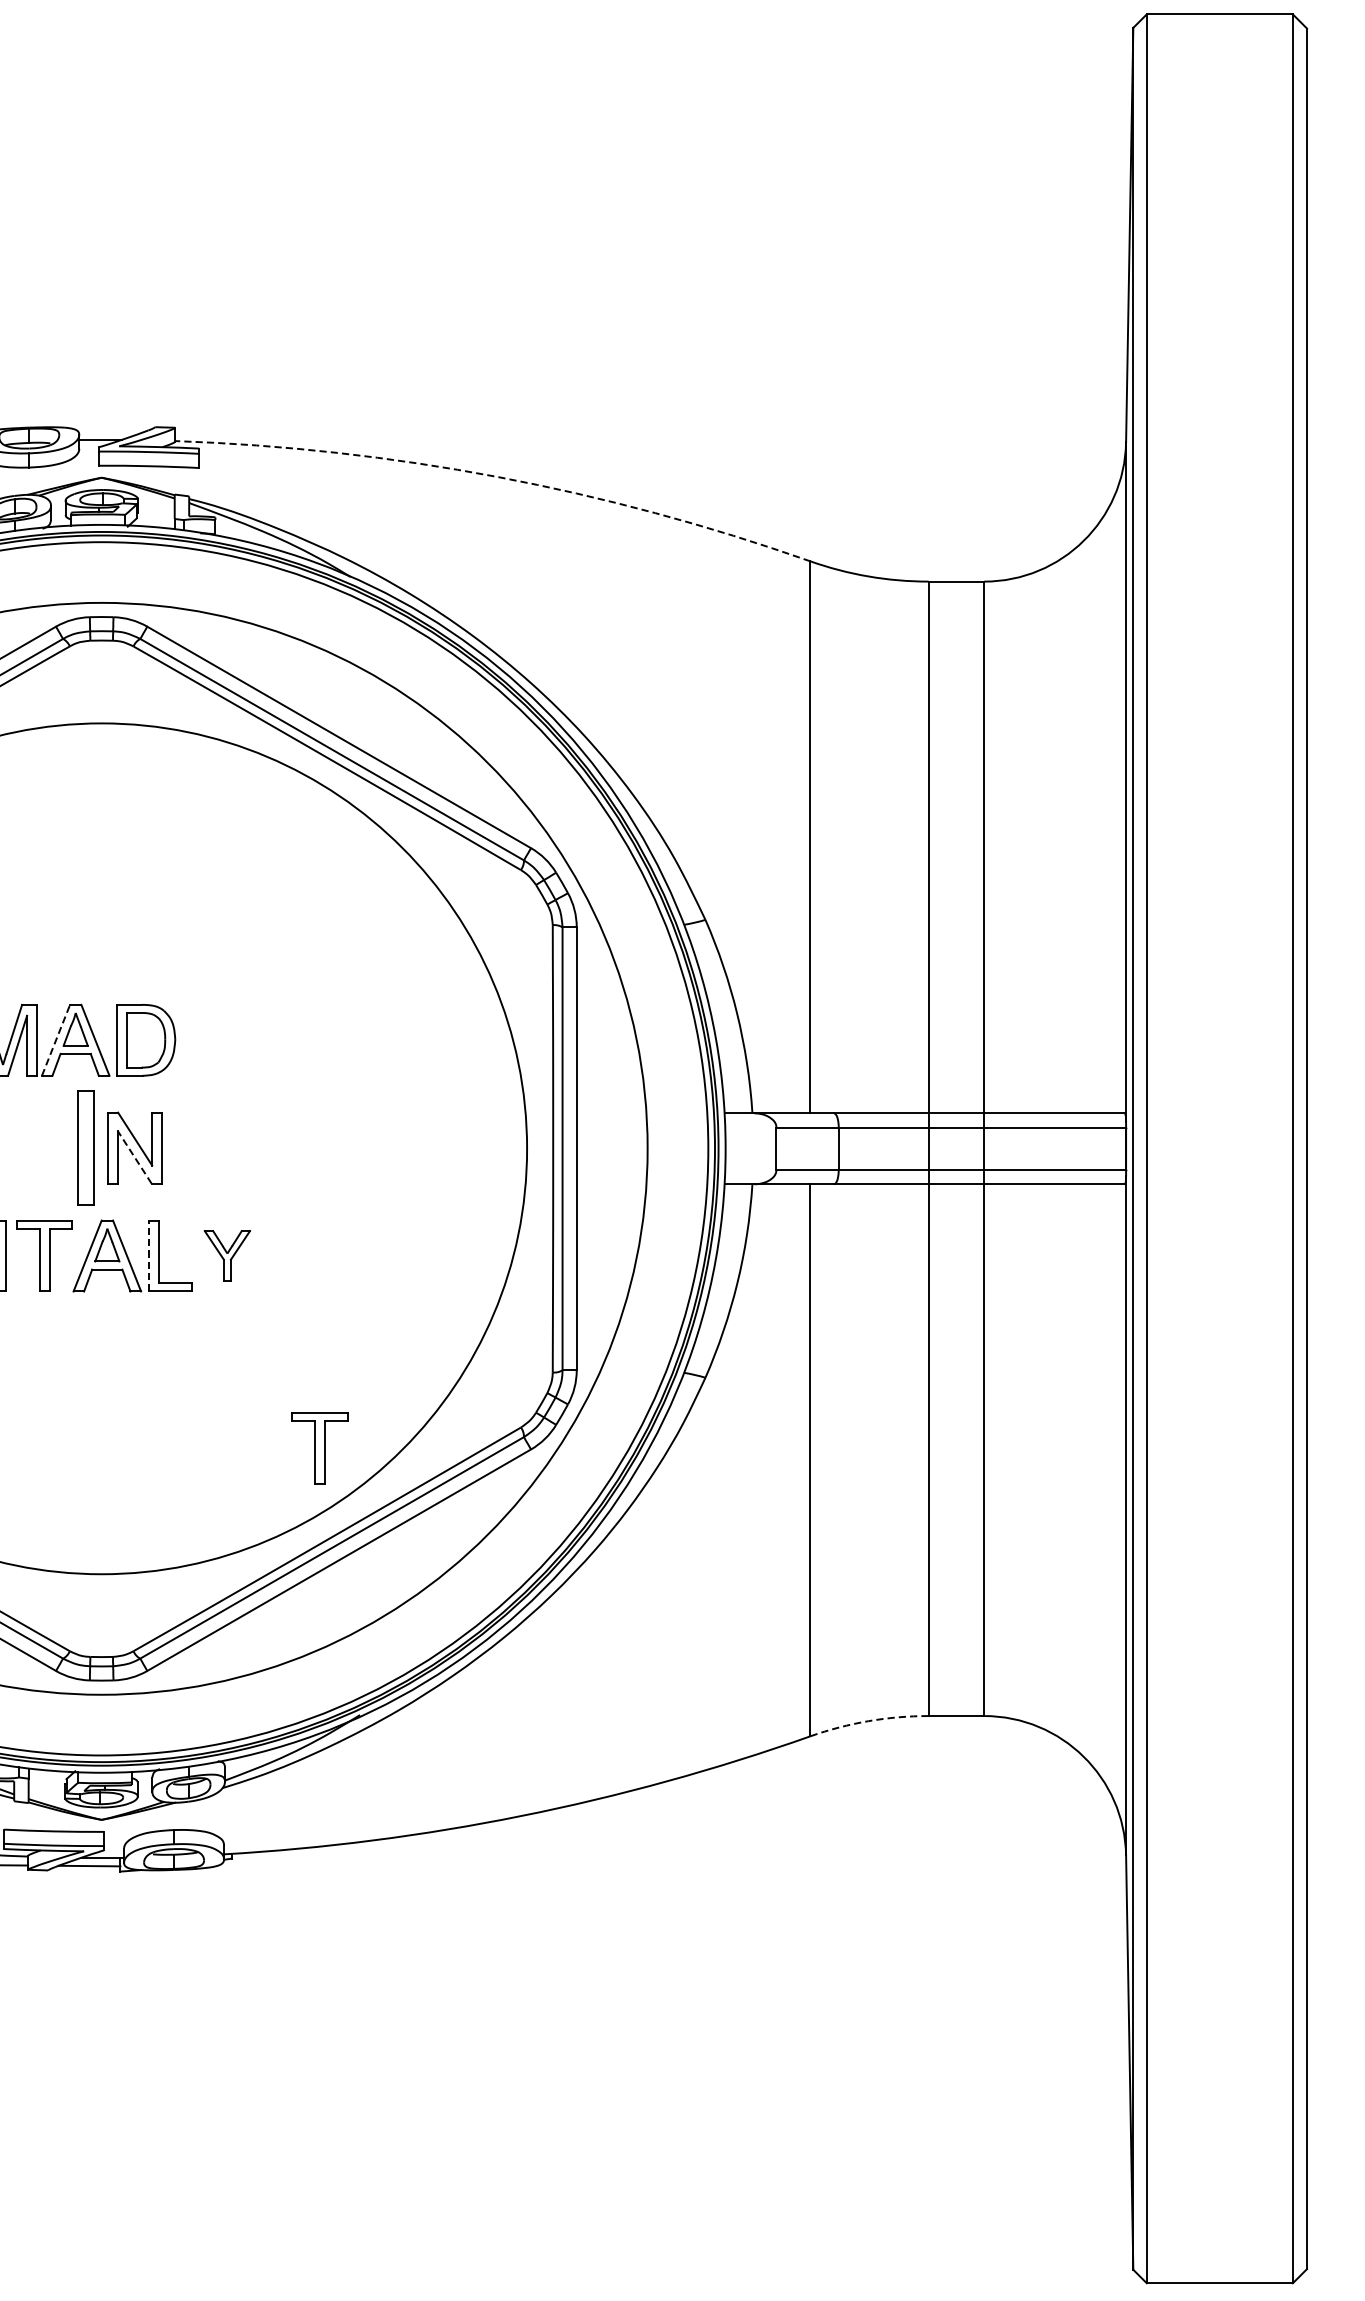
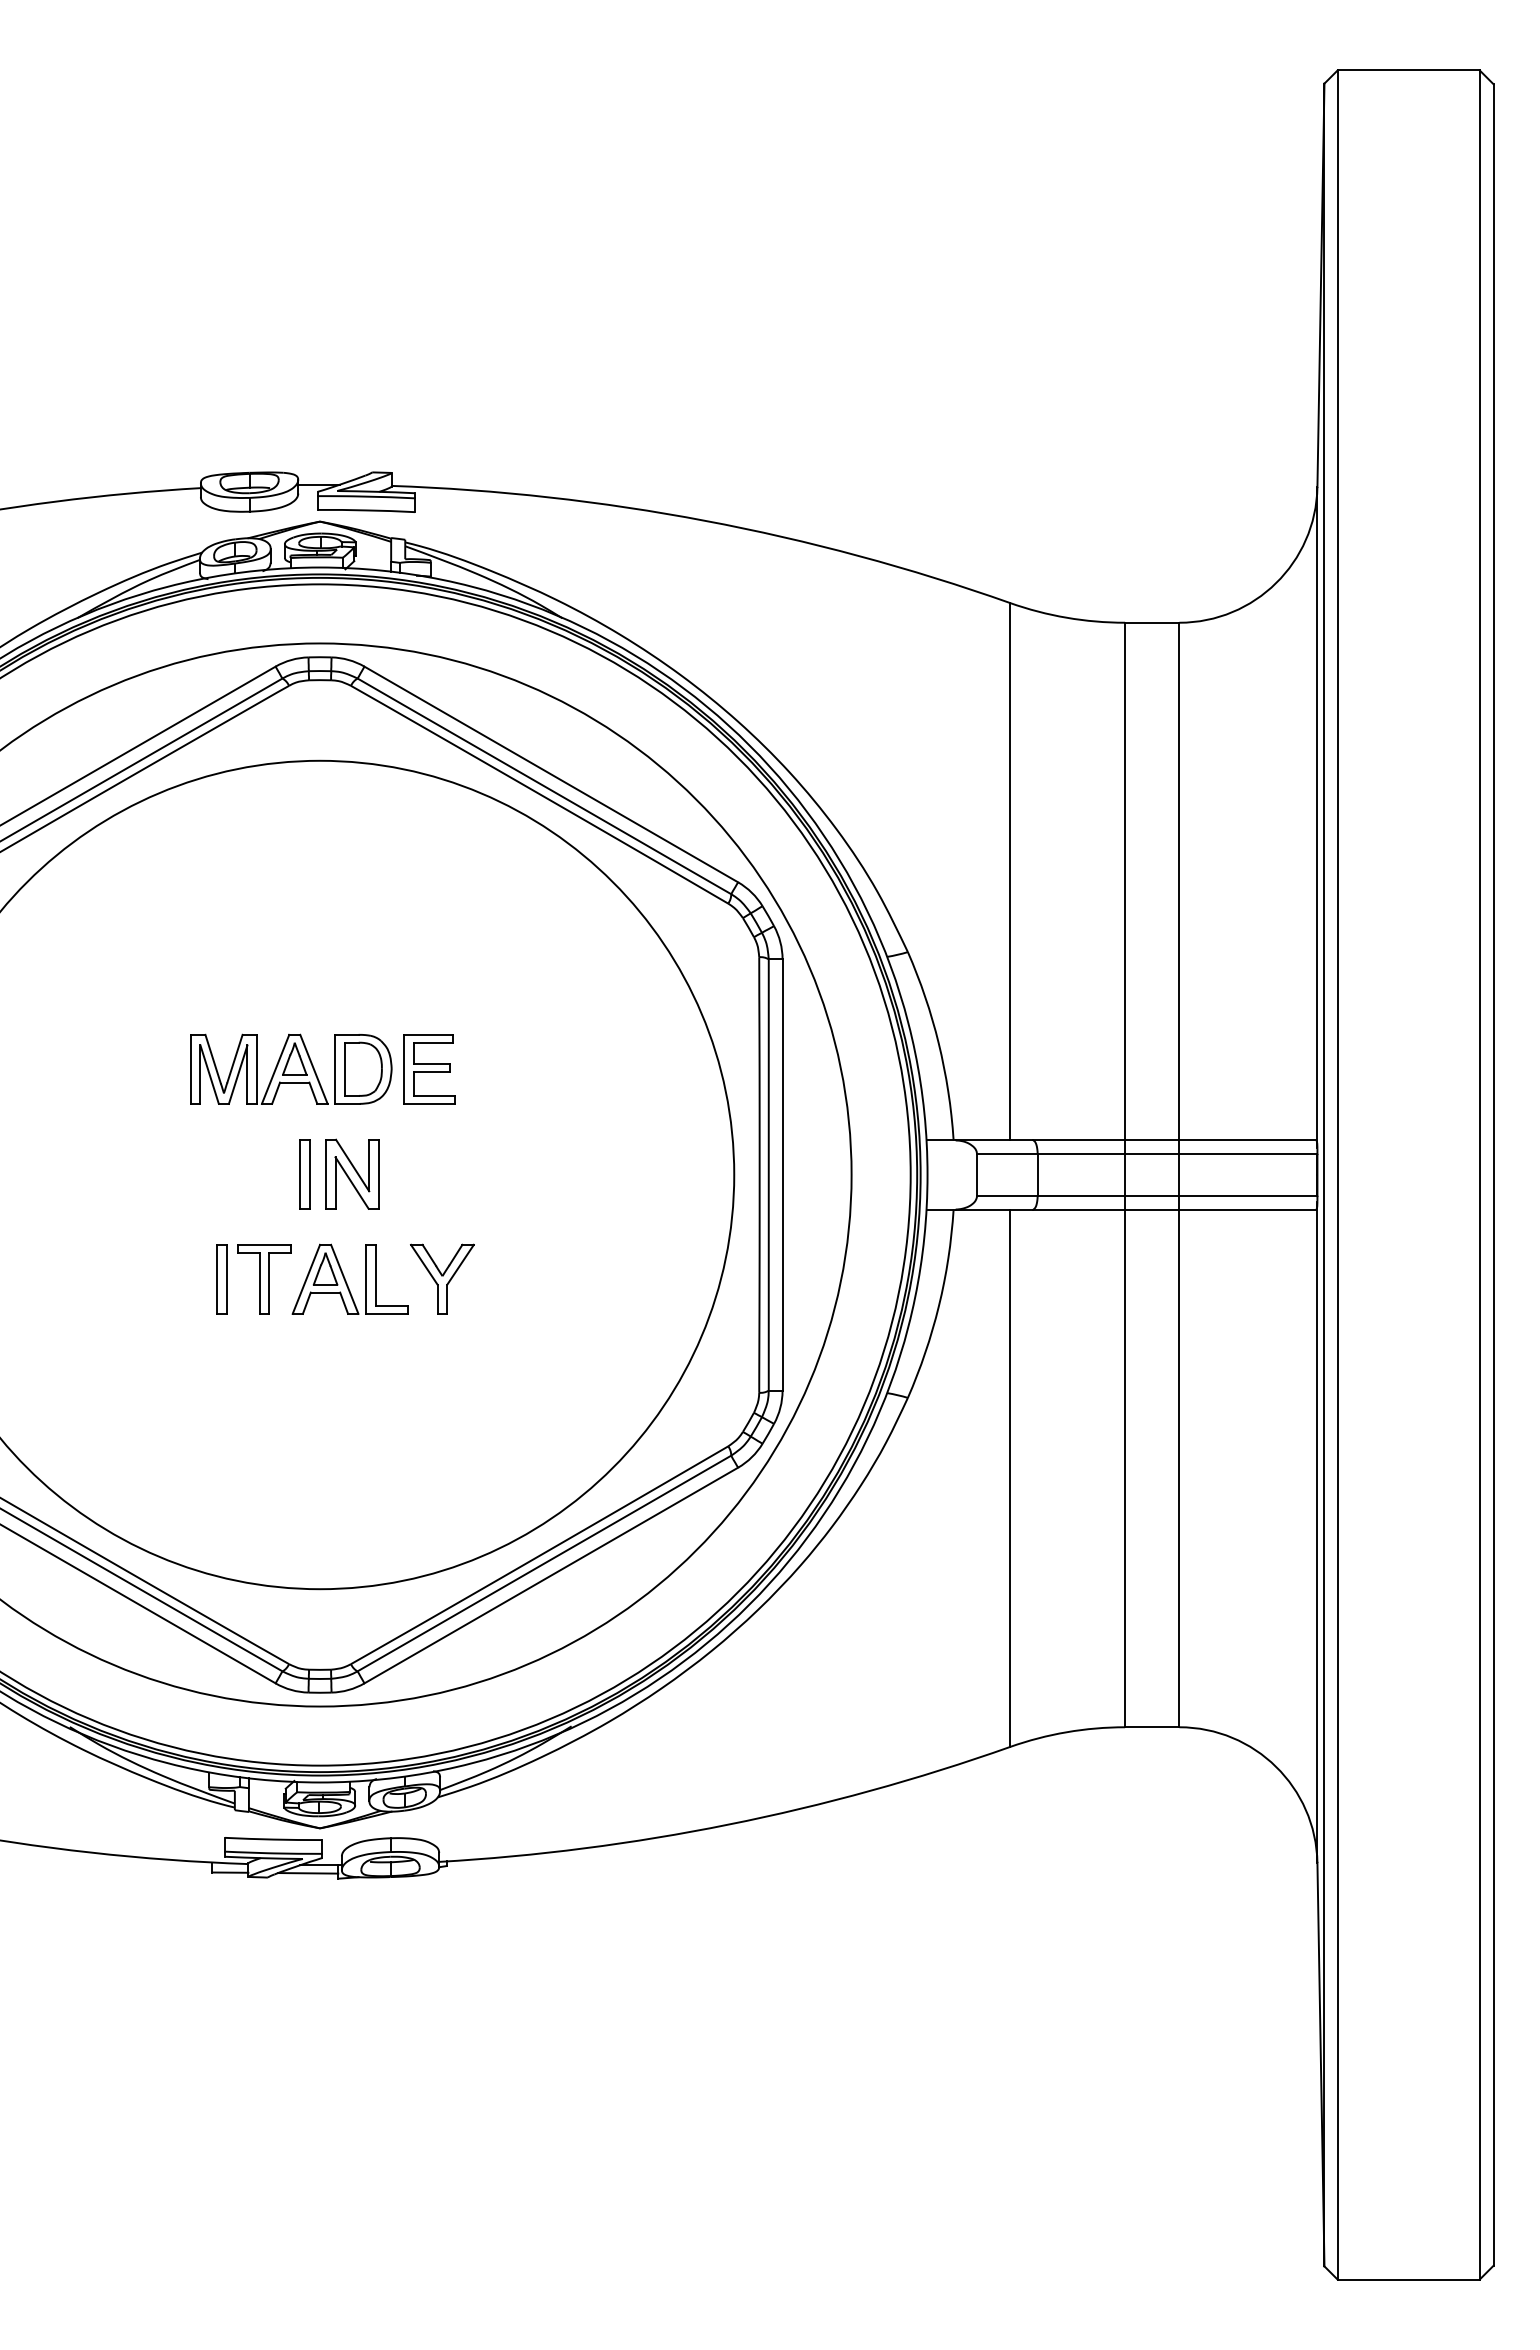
arc: (497, 476) -> (705, 520), dashed -> solid
line: (55, 1039) -> (275, 1068), dashed -> solid
part: (214, 1040) -> (429, 1069), added
part: (85, 1148) -> (304, 1174), size x0.62
line: (135, 1157) -> (352, 1183), dashed -> solid
part: (227, 1255) -> (442, 1278), size x1.43
line: (148, 1256) -> (365, 1279), dashed -> solid
part: (319, 1448) -> (532, 1466), removed
arc: (868, 1721) -> (1066, 1732), dashed -> solid

